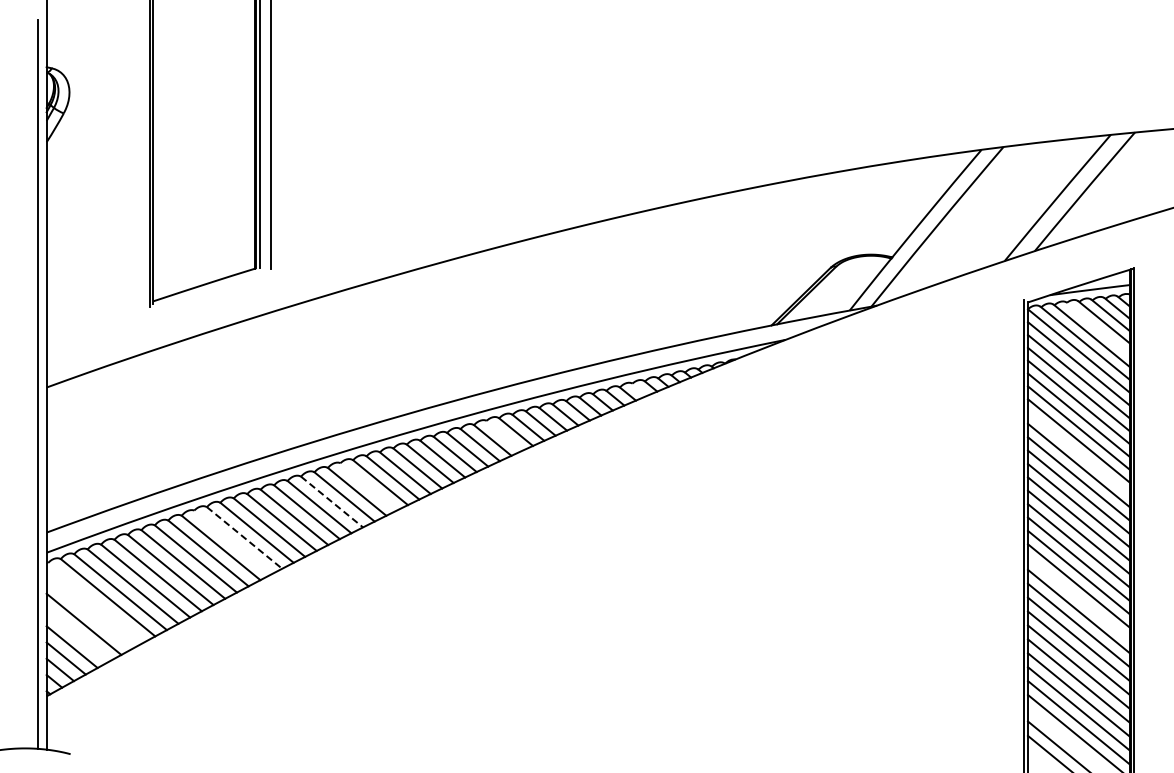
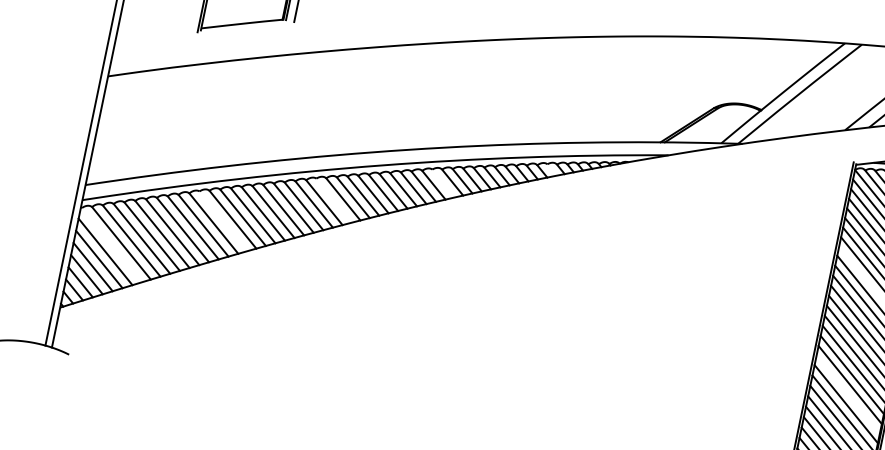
line: (332, 502) -> (304, 206), dashed -> solid
line: (244, 537) -> (232, 219), dashed -> solid
line: (89, 612) -> (105, 251), added
line: (77, 635) -> (92, 266), added

